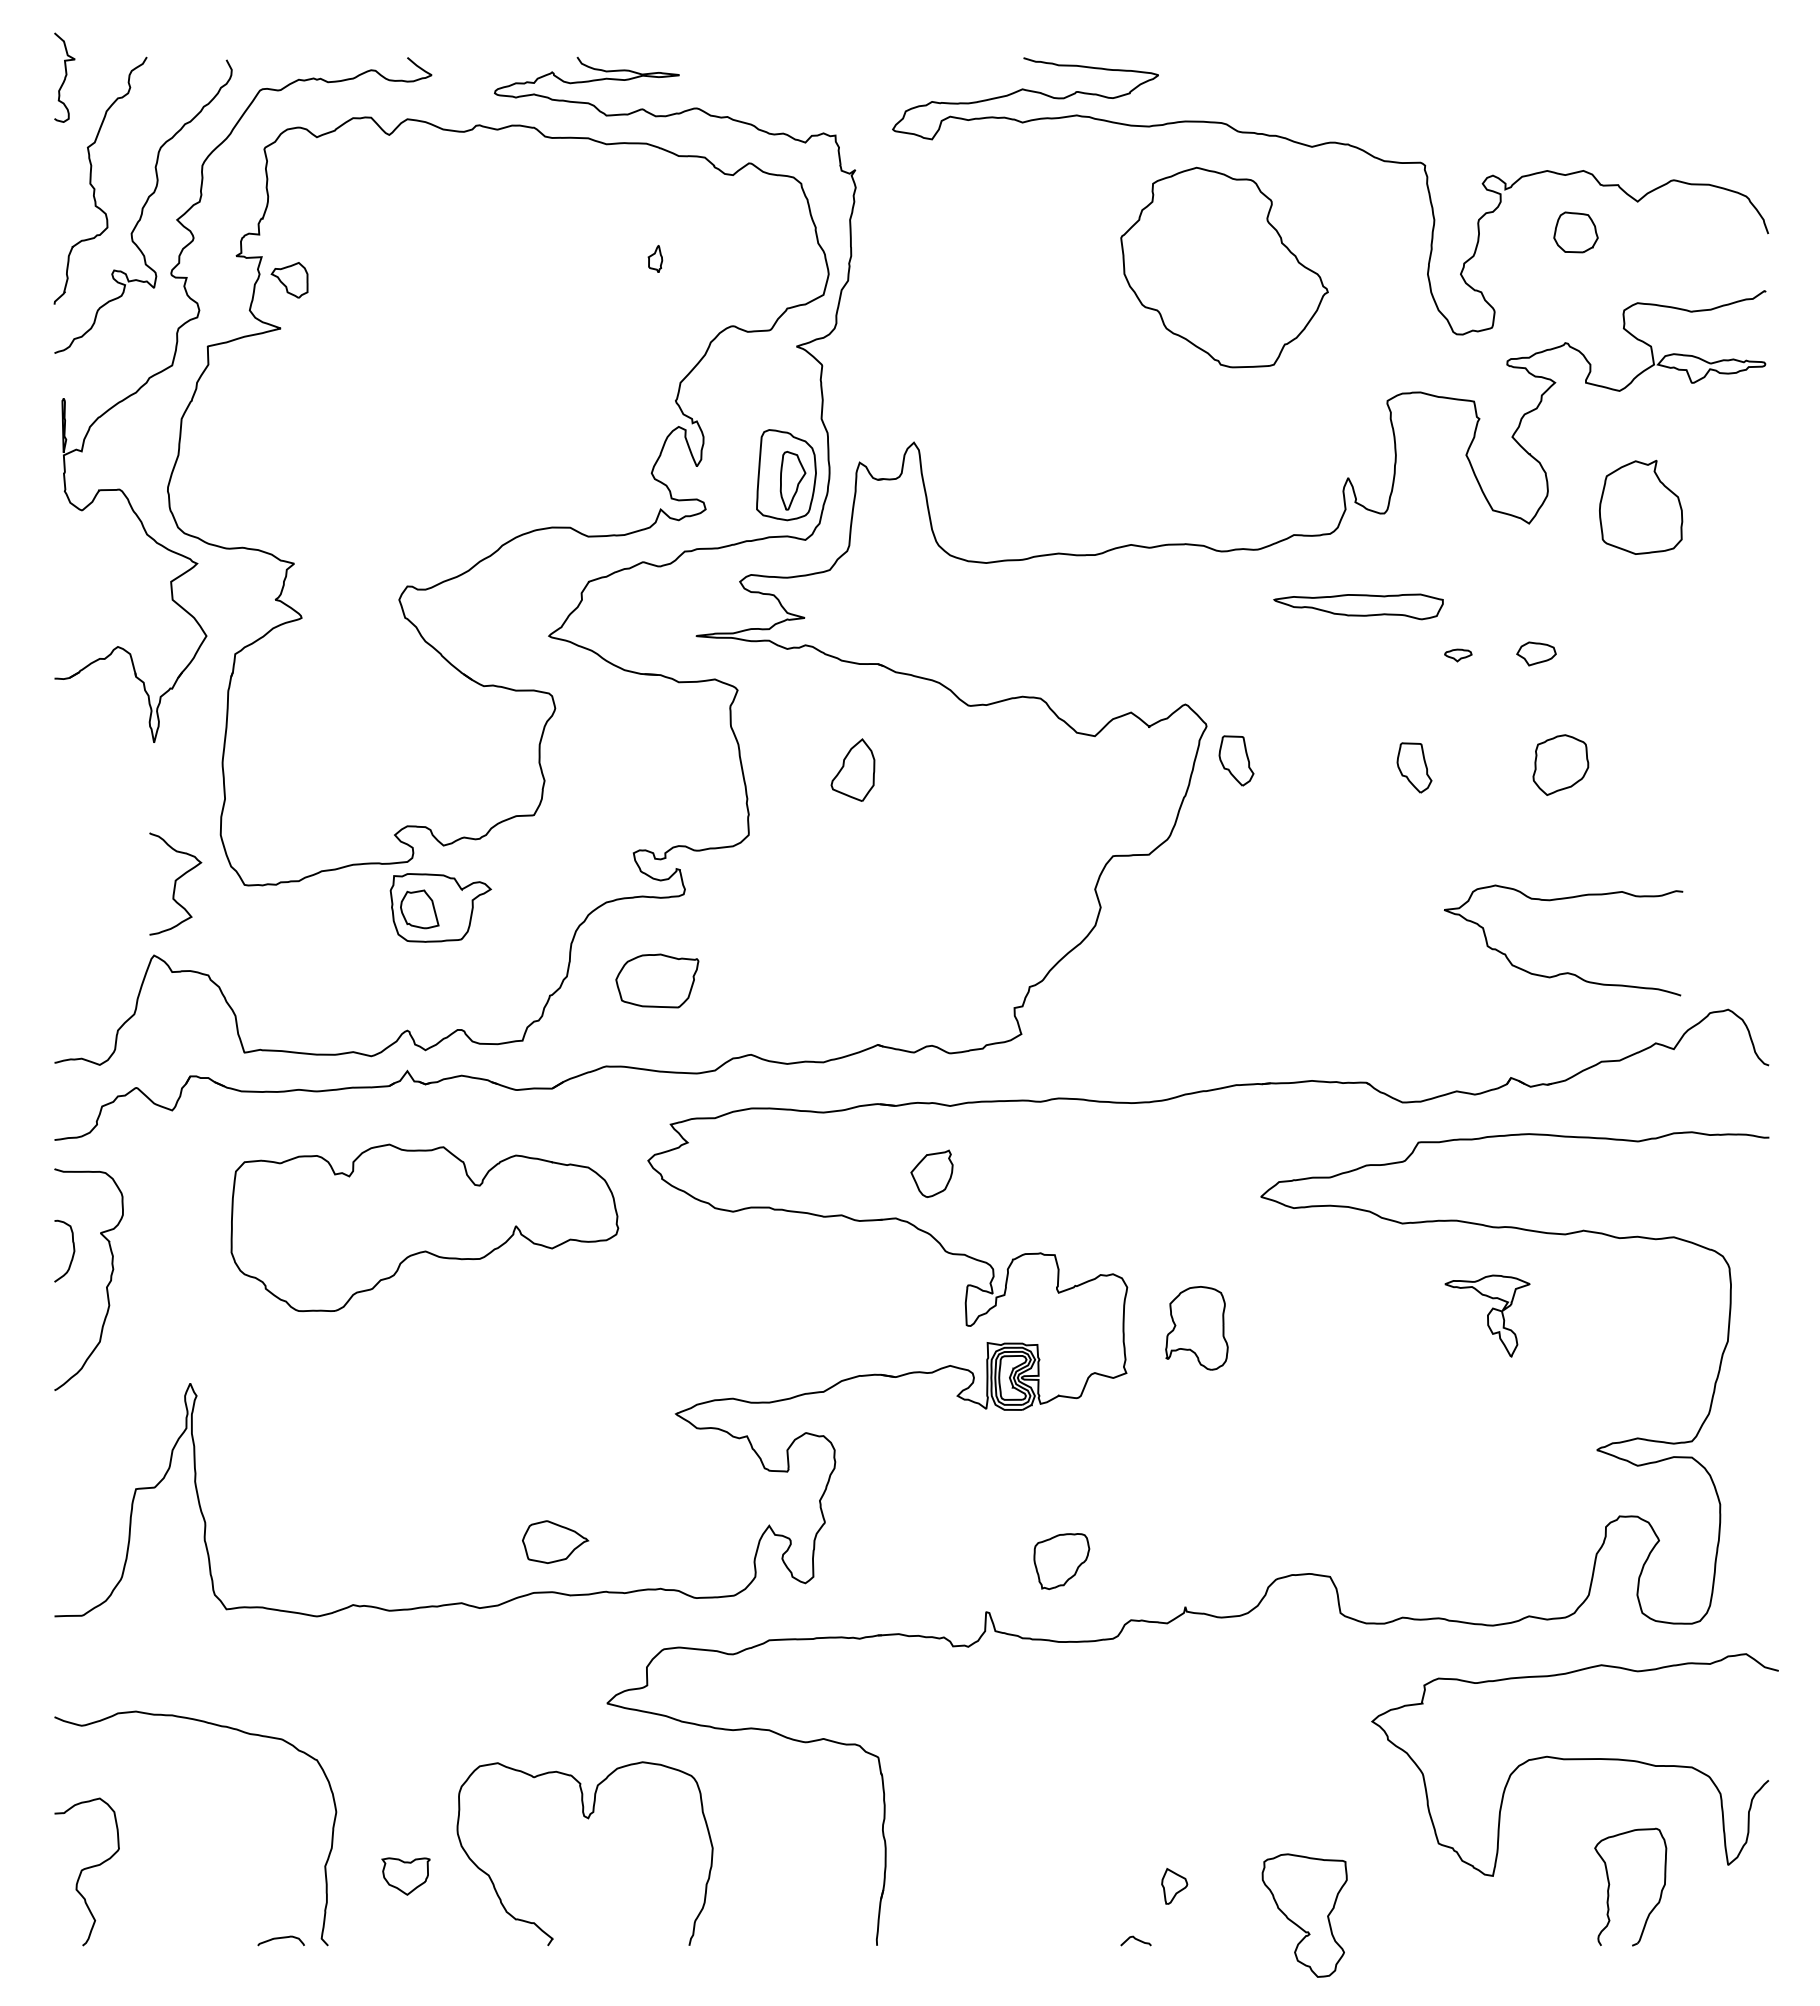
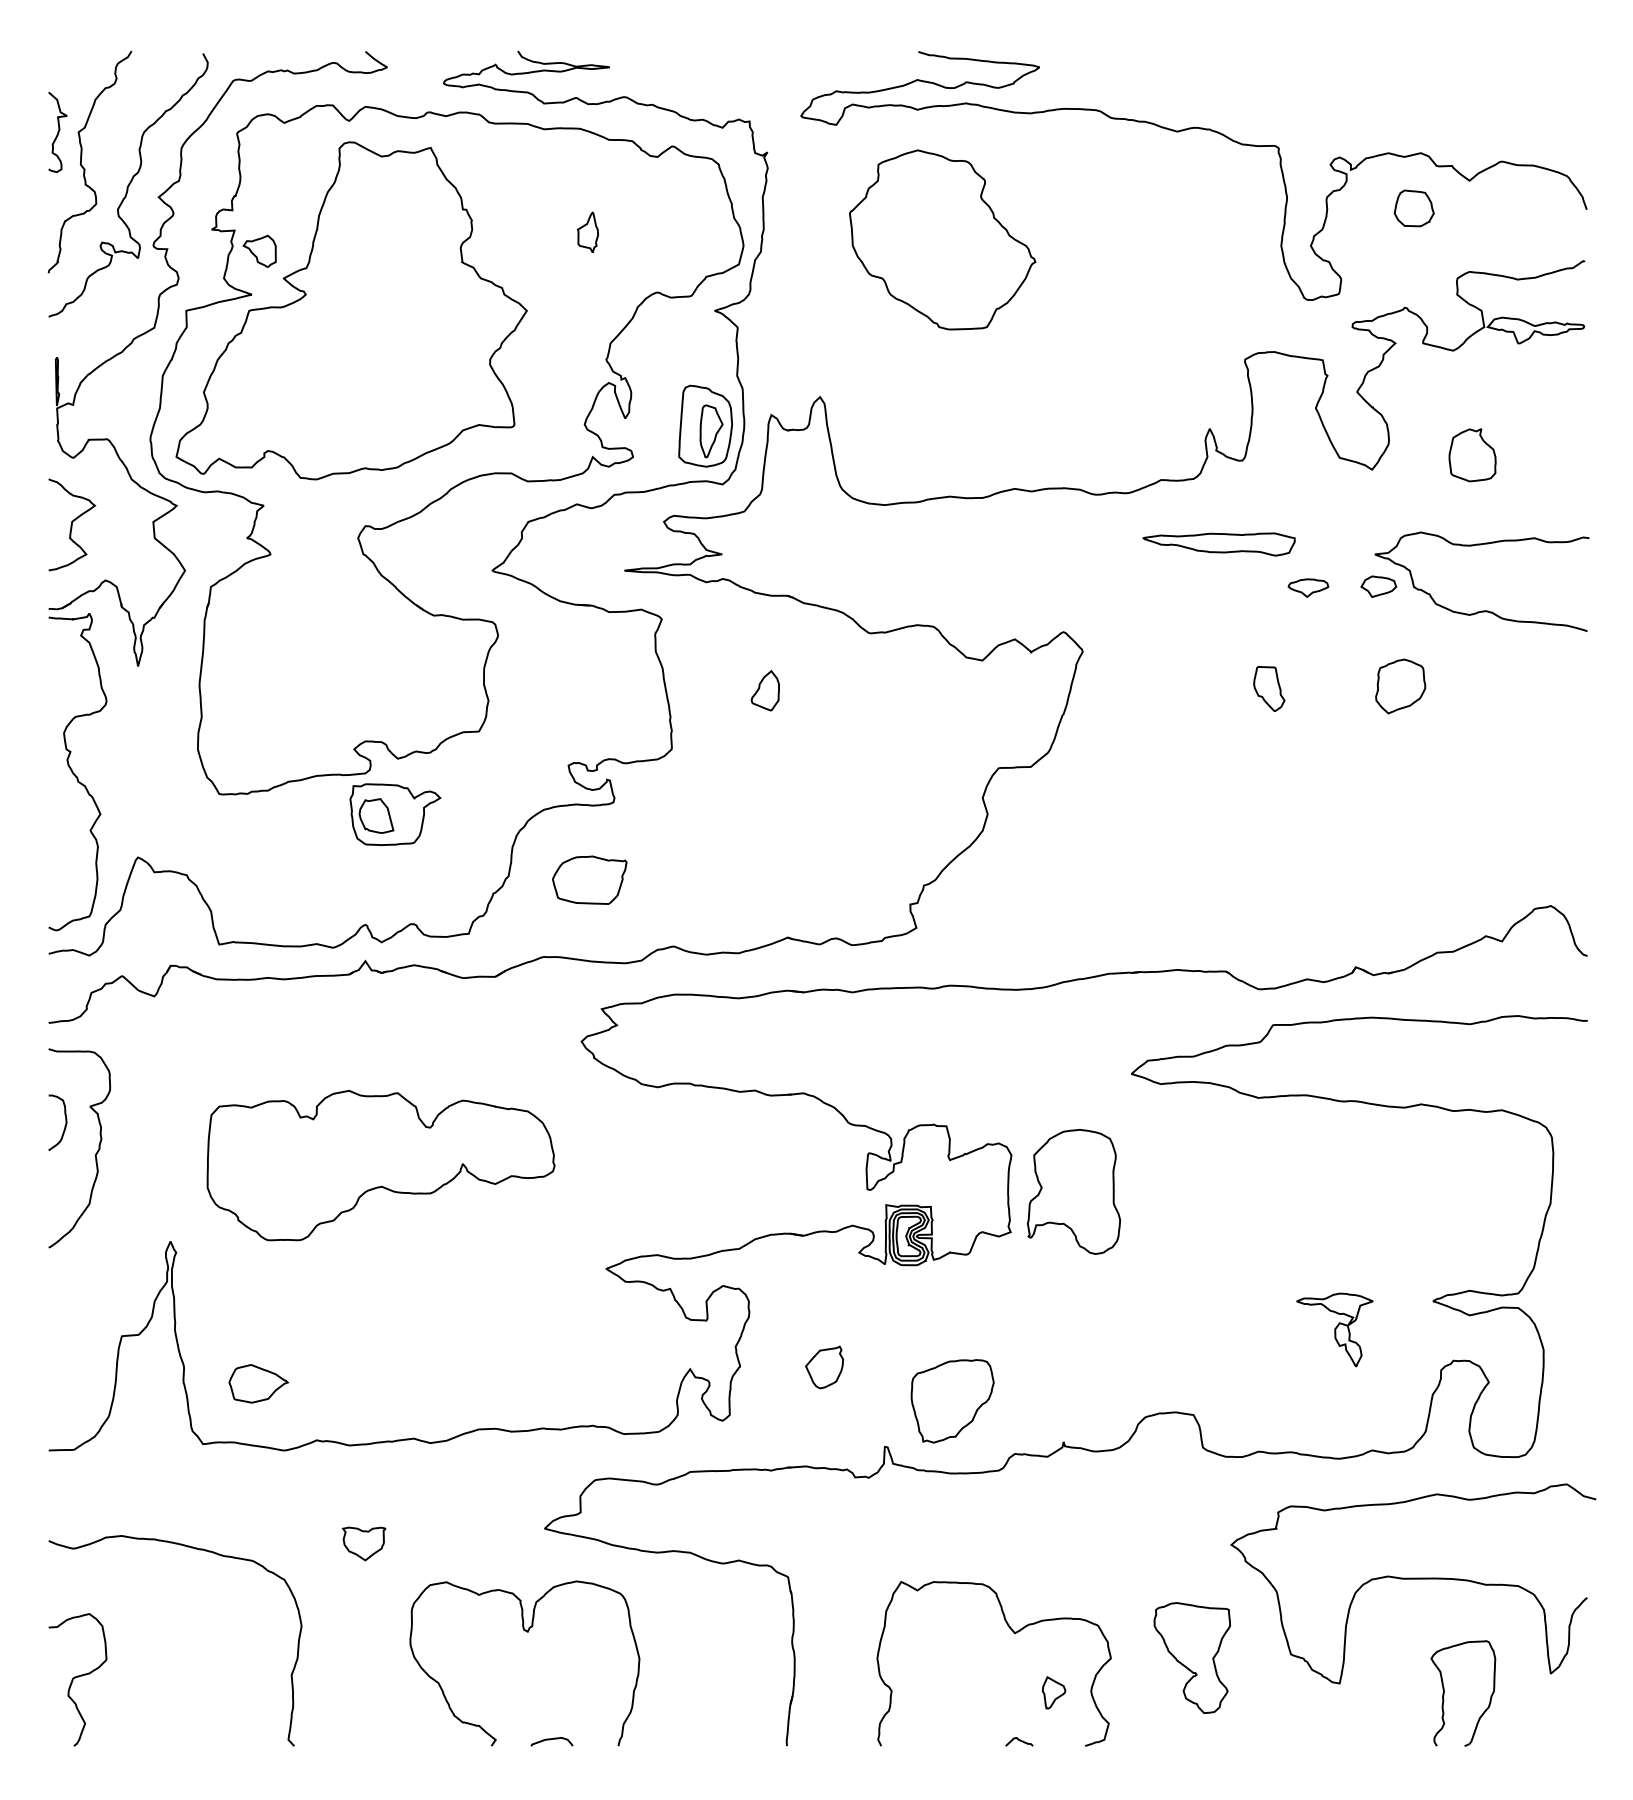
curve: (64, 77) -> (57, 132), moved
part: (655, 258) -> (588, 231), size x1.67
part: (1224, 267) -> (942, 239), moved
part: (392, 346) -> (352, 310), added
part: (1640, 507) -> (1472, 455), size x0.62
part: (1458, 655) -> (1308, 588), size x1.67
part: (1236, 760) -> (1109, 682), removed
part: (852, 769) -> (764, 690), size x0.71
curve: (83, 862) -> (74, 773), added
curve: (175, 883) -> (72, 524), moved
curve: (1563, 972) -> (1481, 610), moved
part: (931, 1173) -> (824, 1367), moved
part: (424, 1227) -> (380, 1165), moved
part: (1487, 1315) -> (1334, 1329), moved
part: (1196, 1328) -> (1073, 1192), size x1.67
part: (555, 1541) -> (258, 1383), moved
part: (1061, 1561) -> (952, 1401), size x1.67
curve: (1130, 1820) -> (1014, 1633), added
part: (405, 1876) -> (363, 1543), moved
part: (1304, 1915) -> (1192, 1657), moved
curve: (280, 1938) -> (551, 1739), moved

